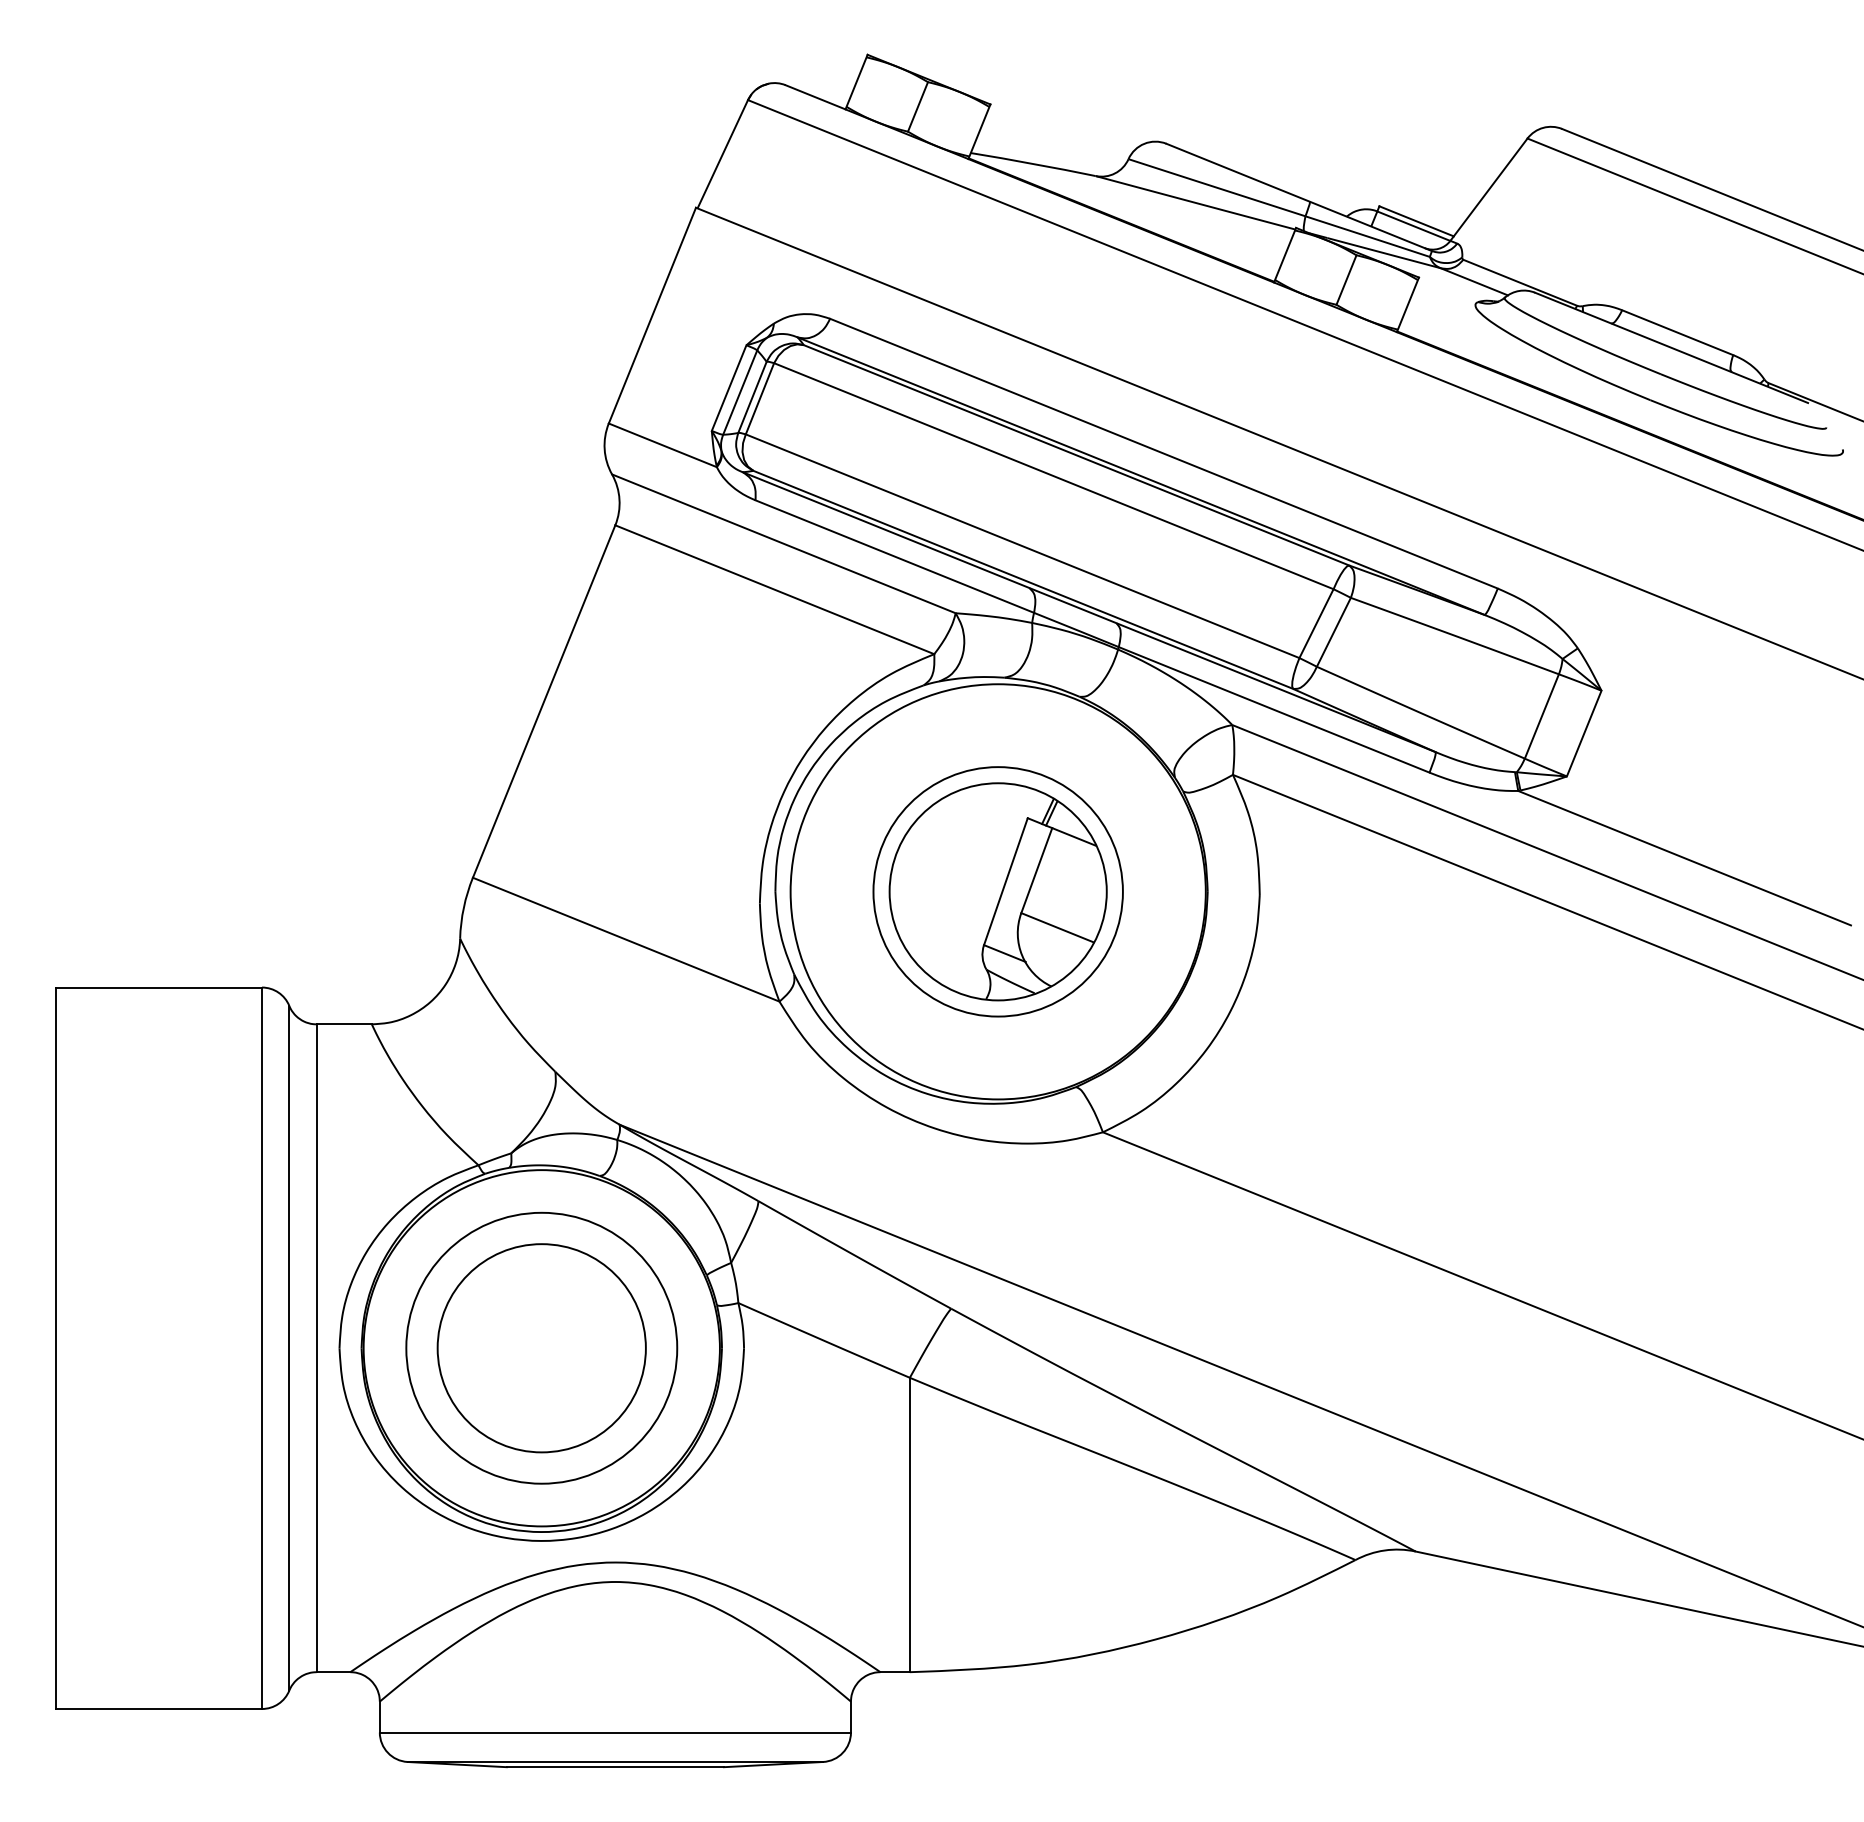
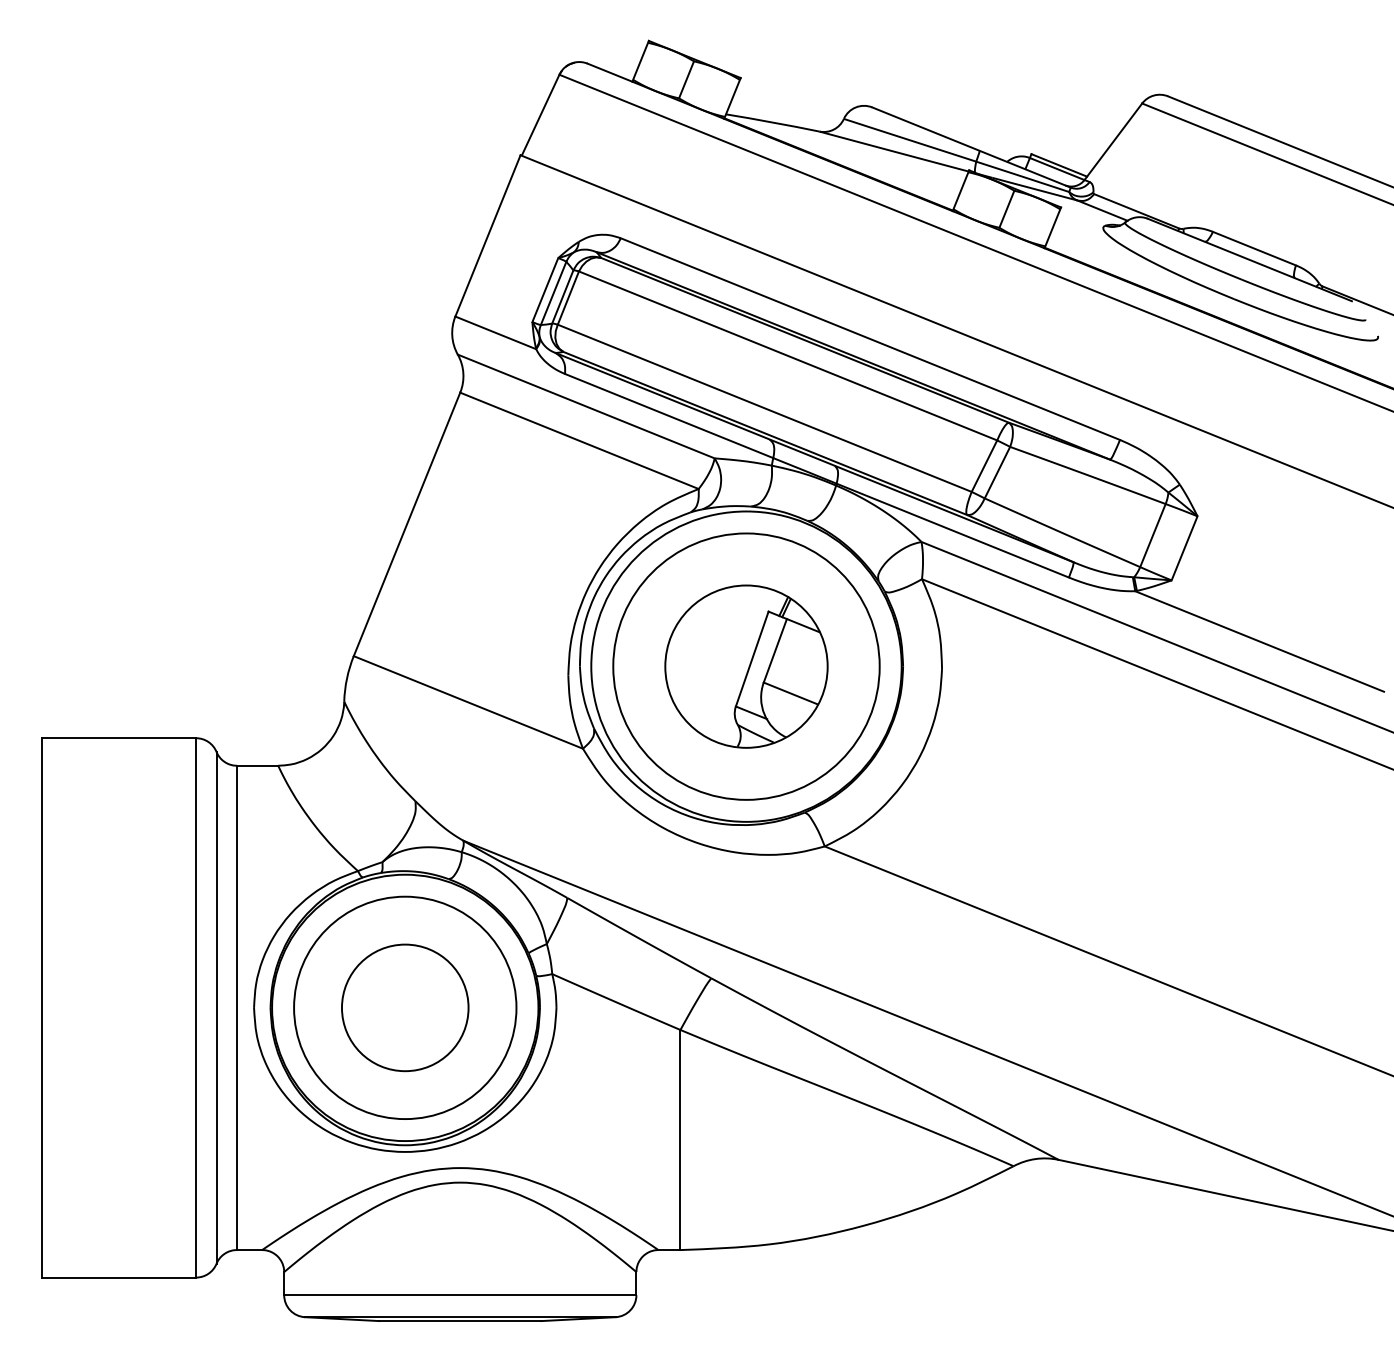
circle: (998, 891) -> (746, 666), size x1.43
circle: (541, 1347) -> (405, 1007), size x0.62
circle: (541, 1348) -> (405, 1008), size x1.43

